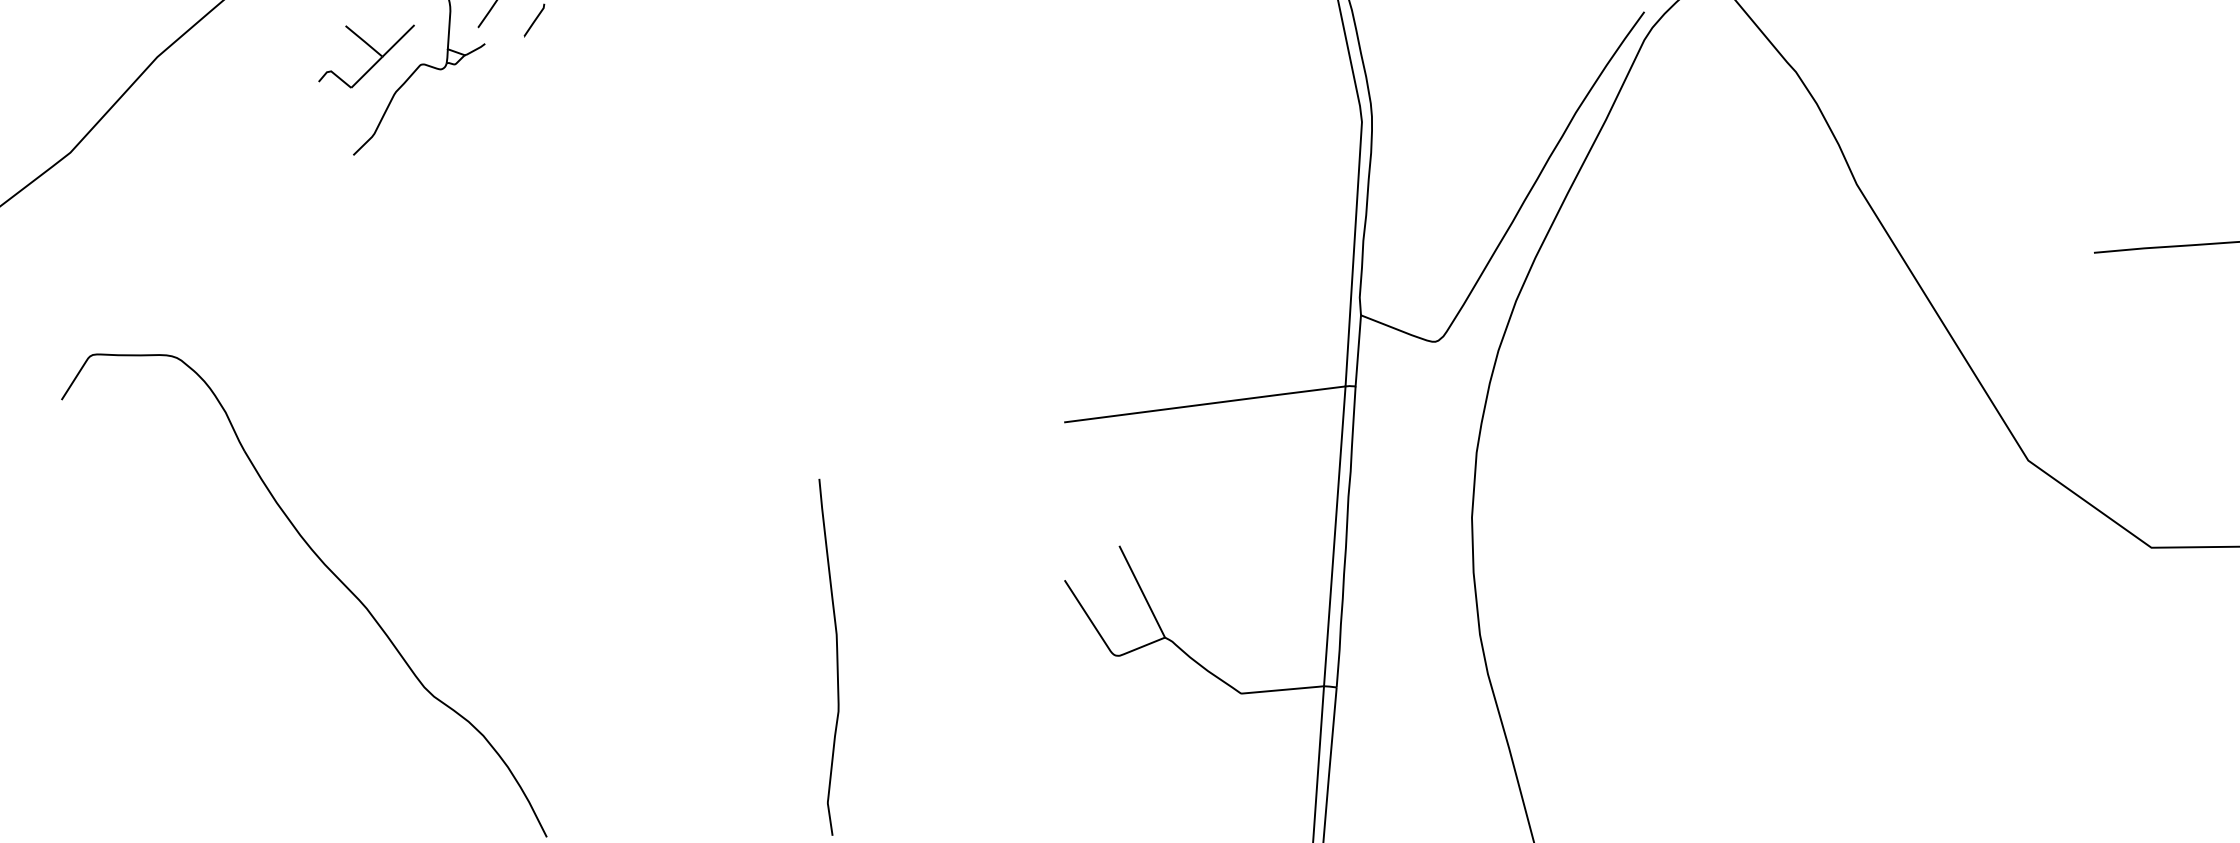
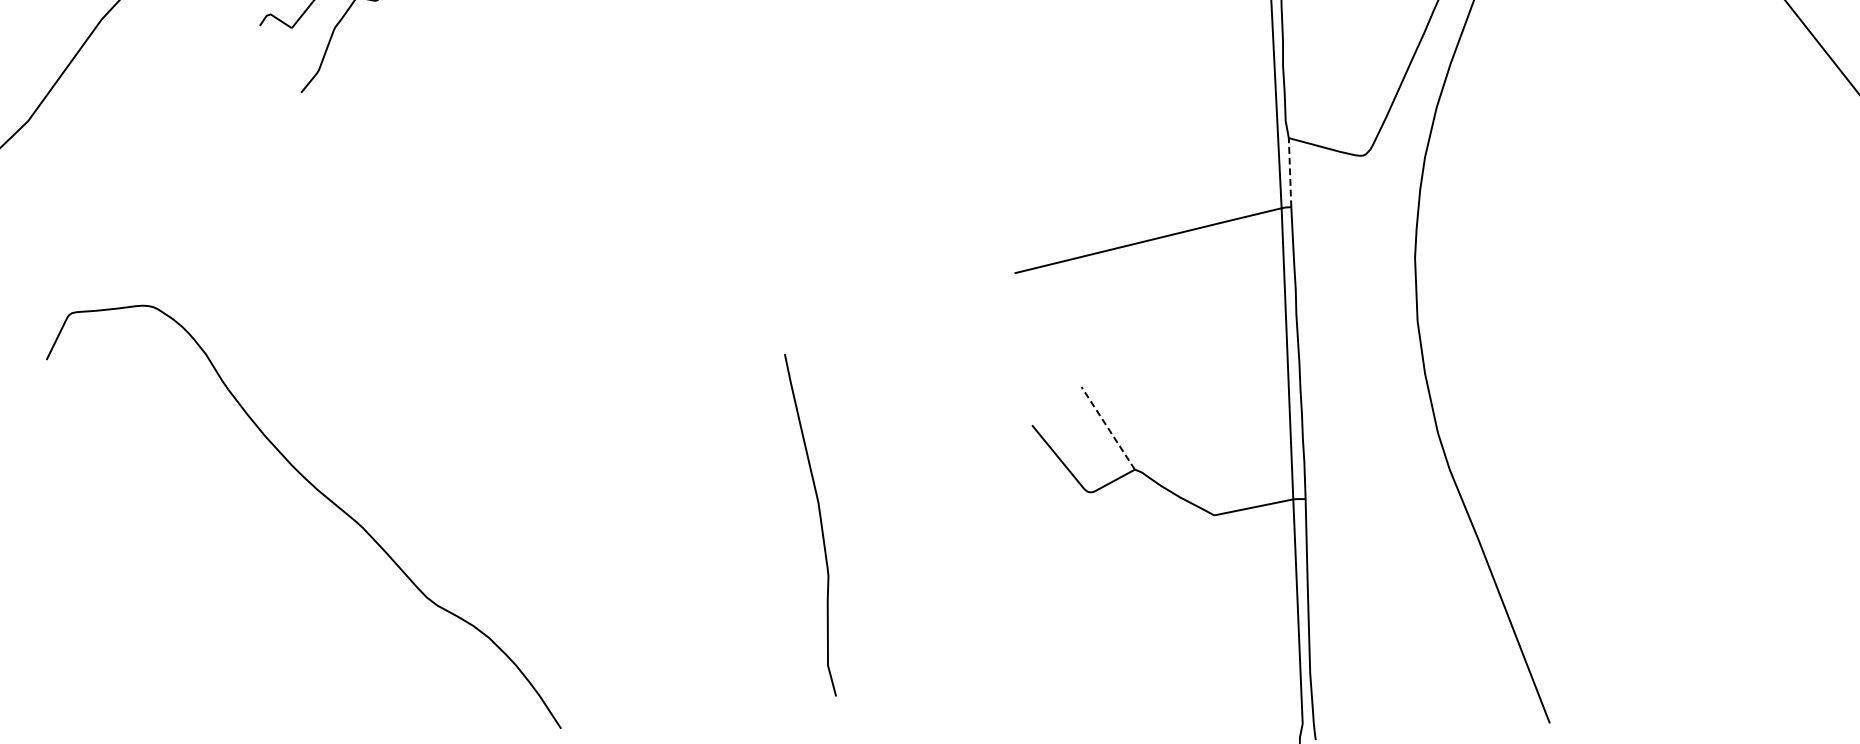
line: (1358, 350) -> (1290, 172), solid -> dashed
line: (1142, 592) -> (1108, 428), solid -> dashed

